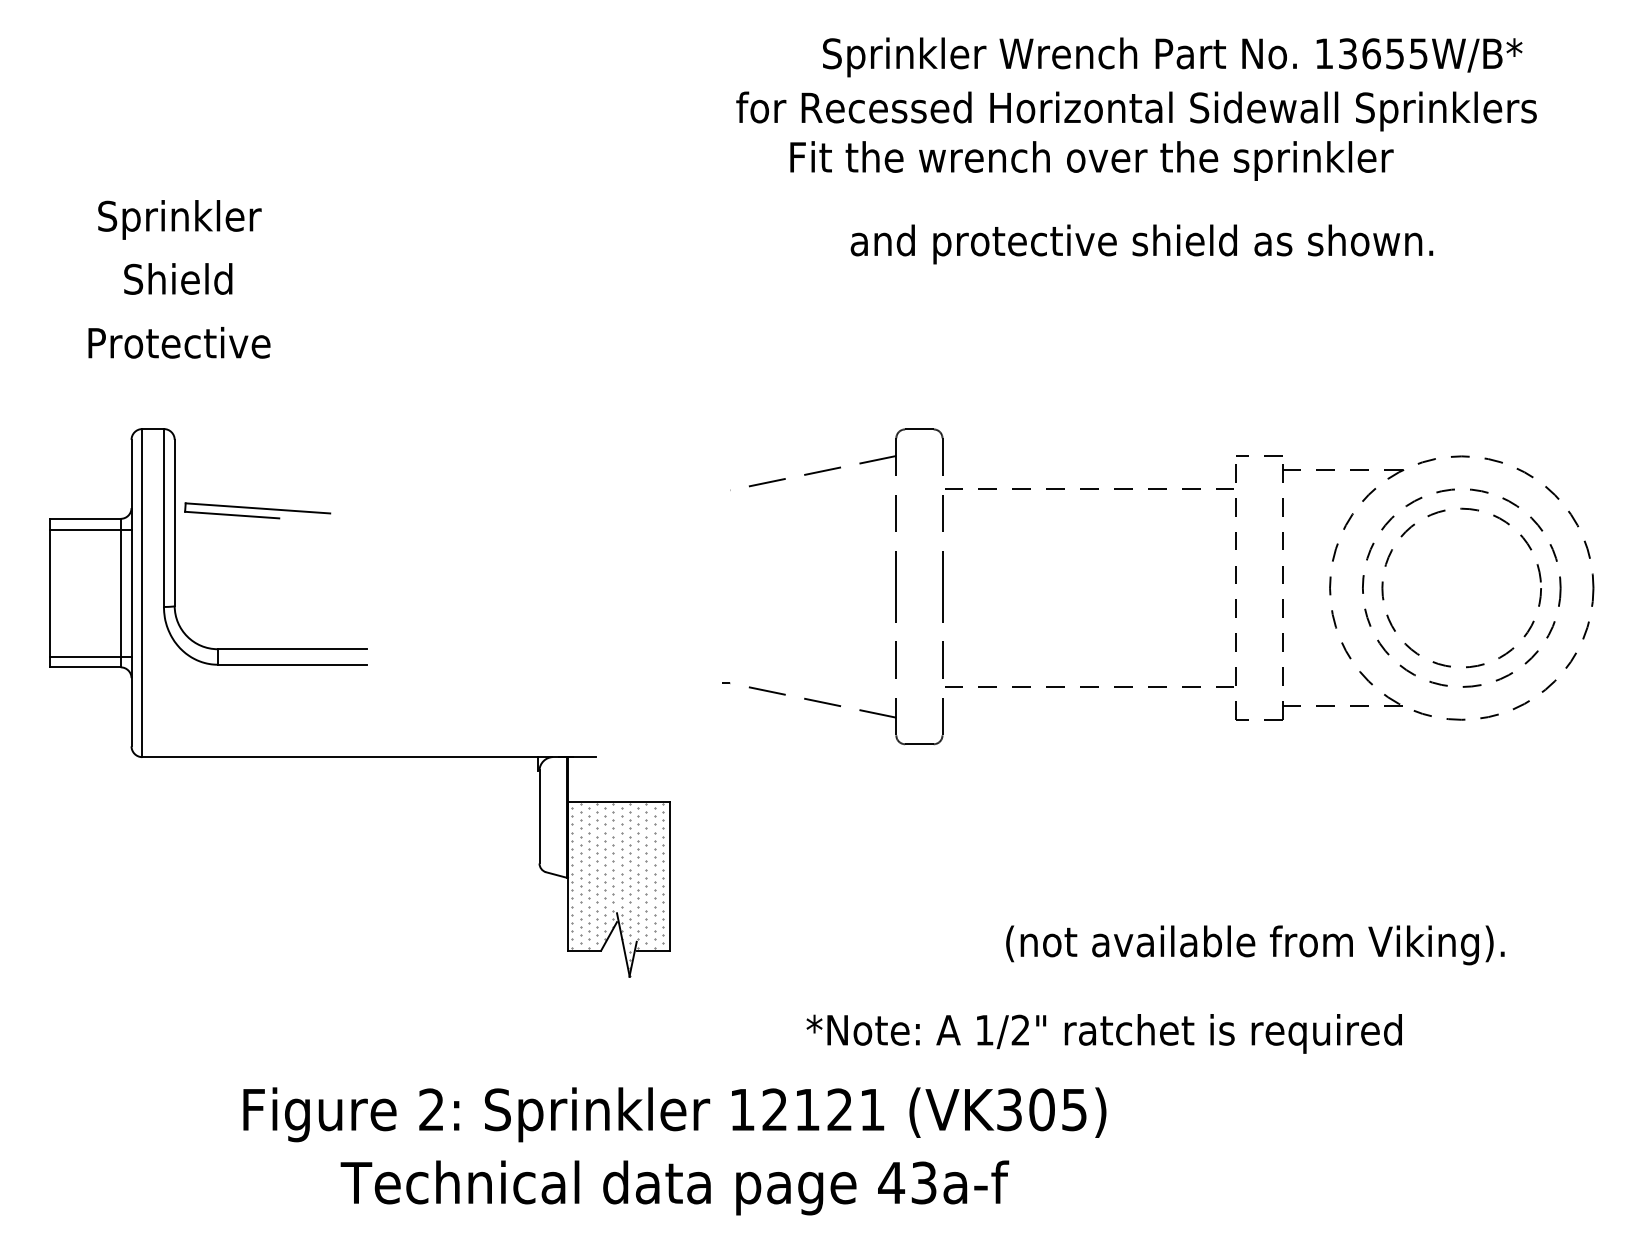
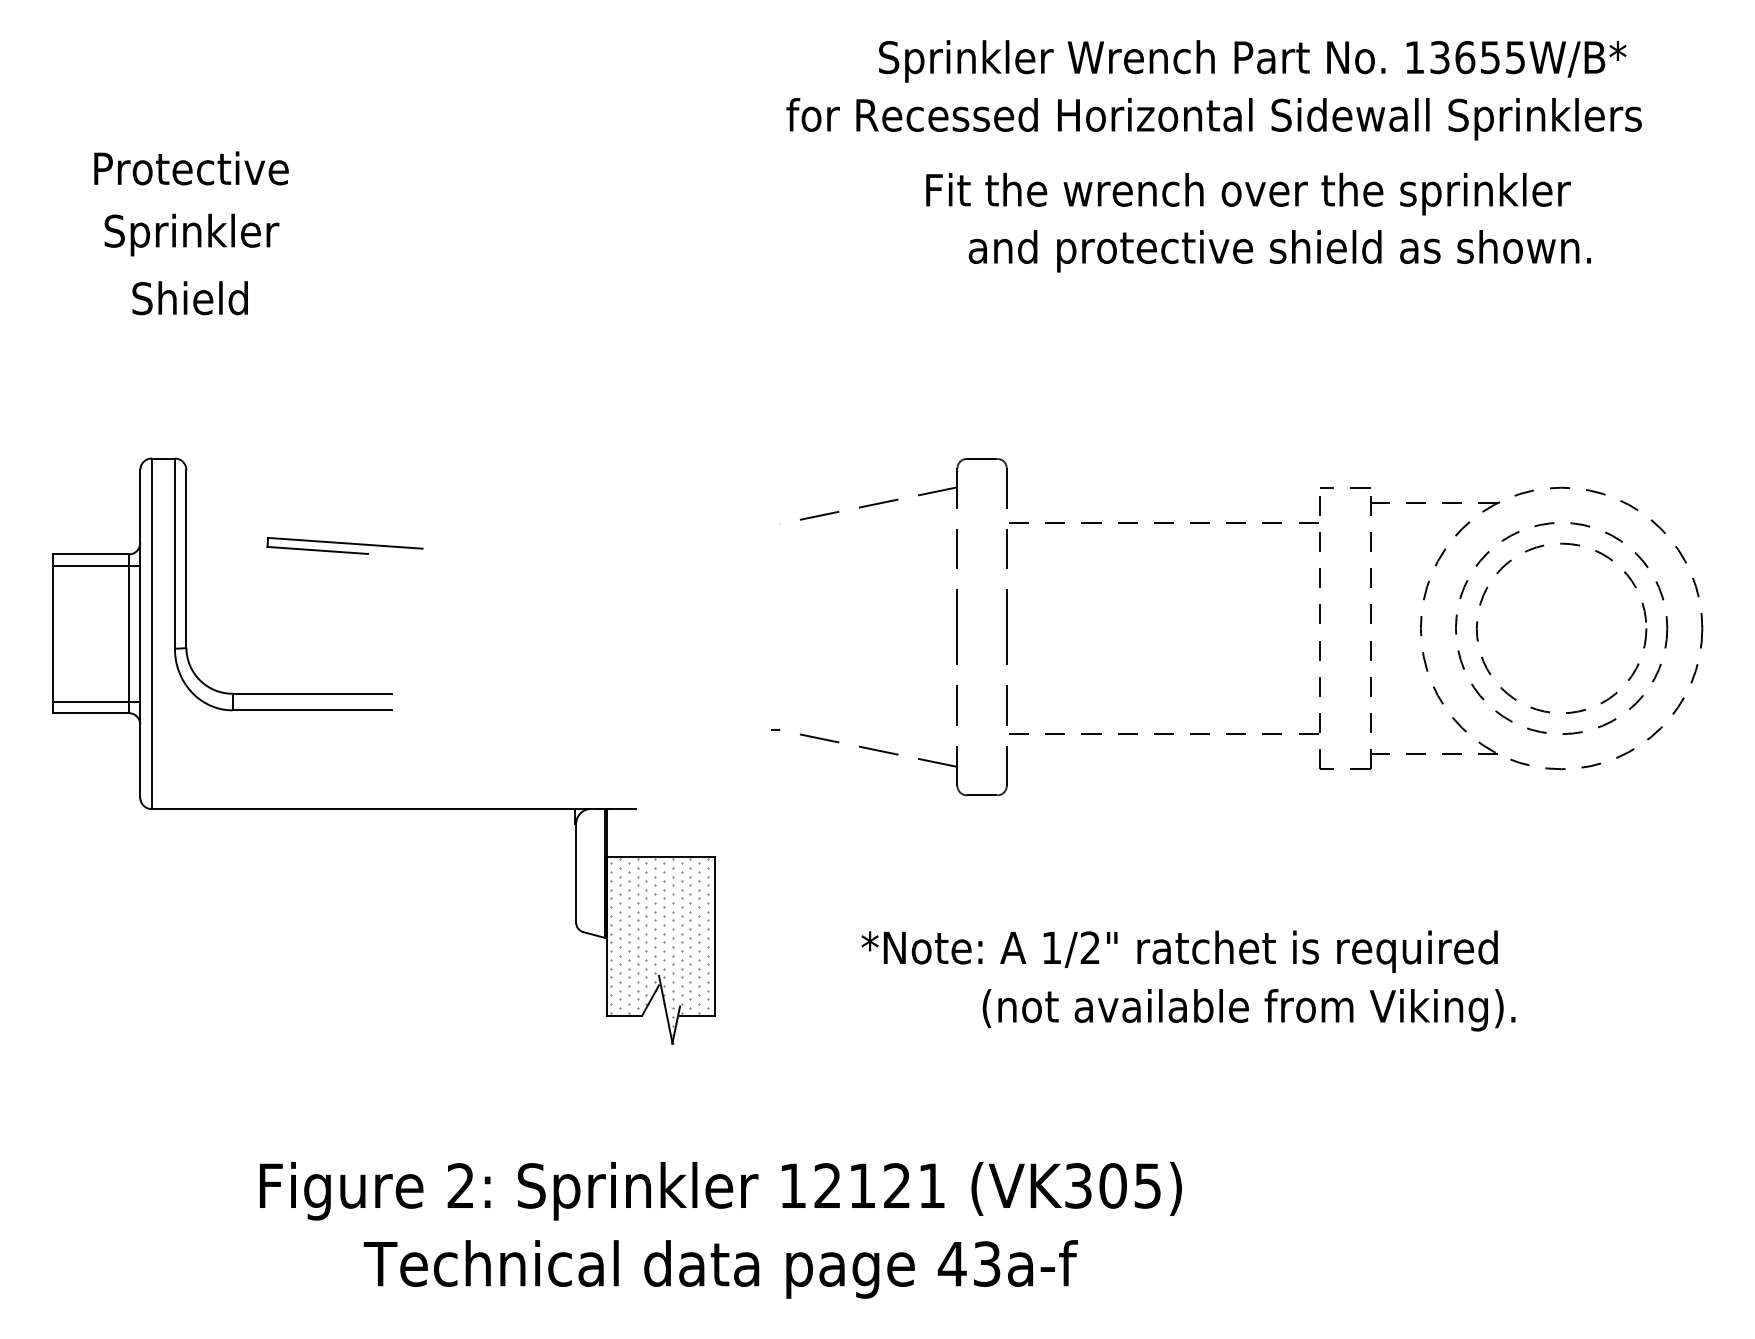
text: (1091, 160) -> (1248, 193), moved
text: (1141, 244) -> (1279, 251), moved
text: (179, 342) -> (191, 168), moved
part: (257, 510) -> (344, 545), moved
text: (1254, 945) -> (1248, 1010), moved
text: (1104, 1033) -> (1179, 951), moved

